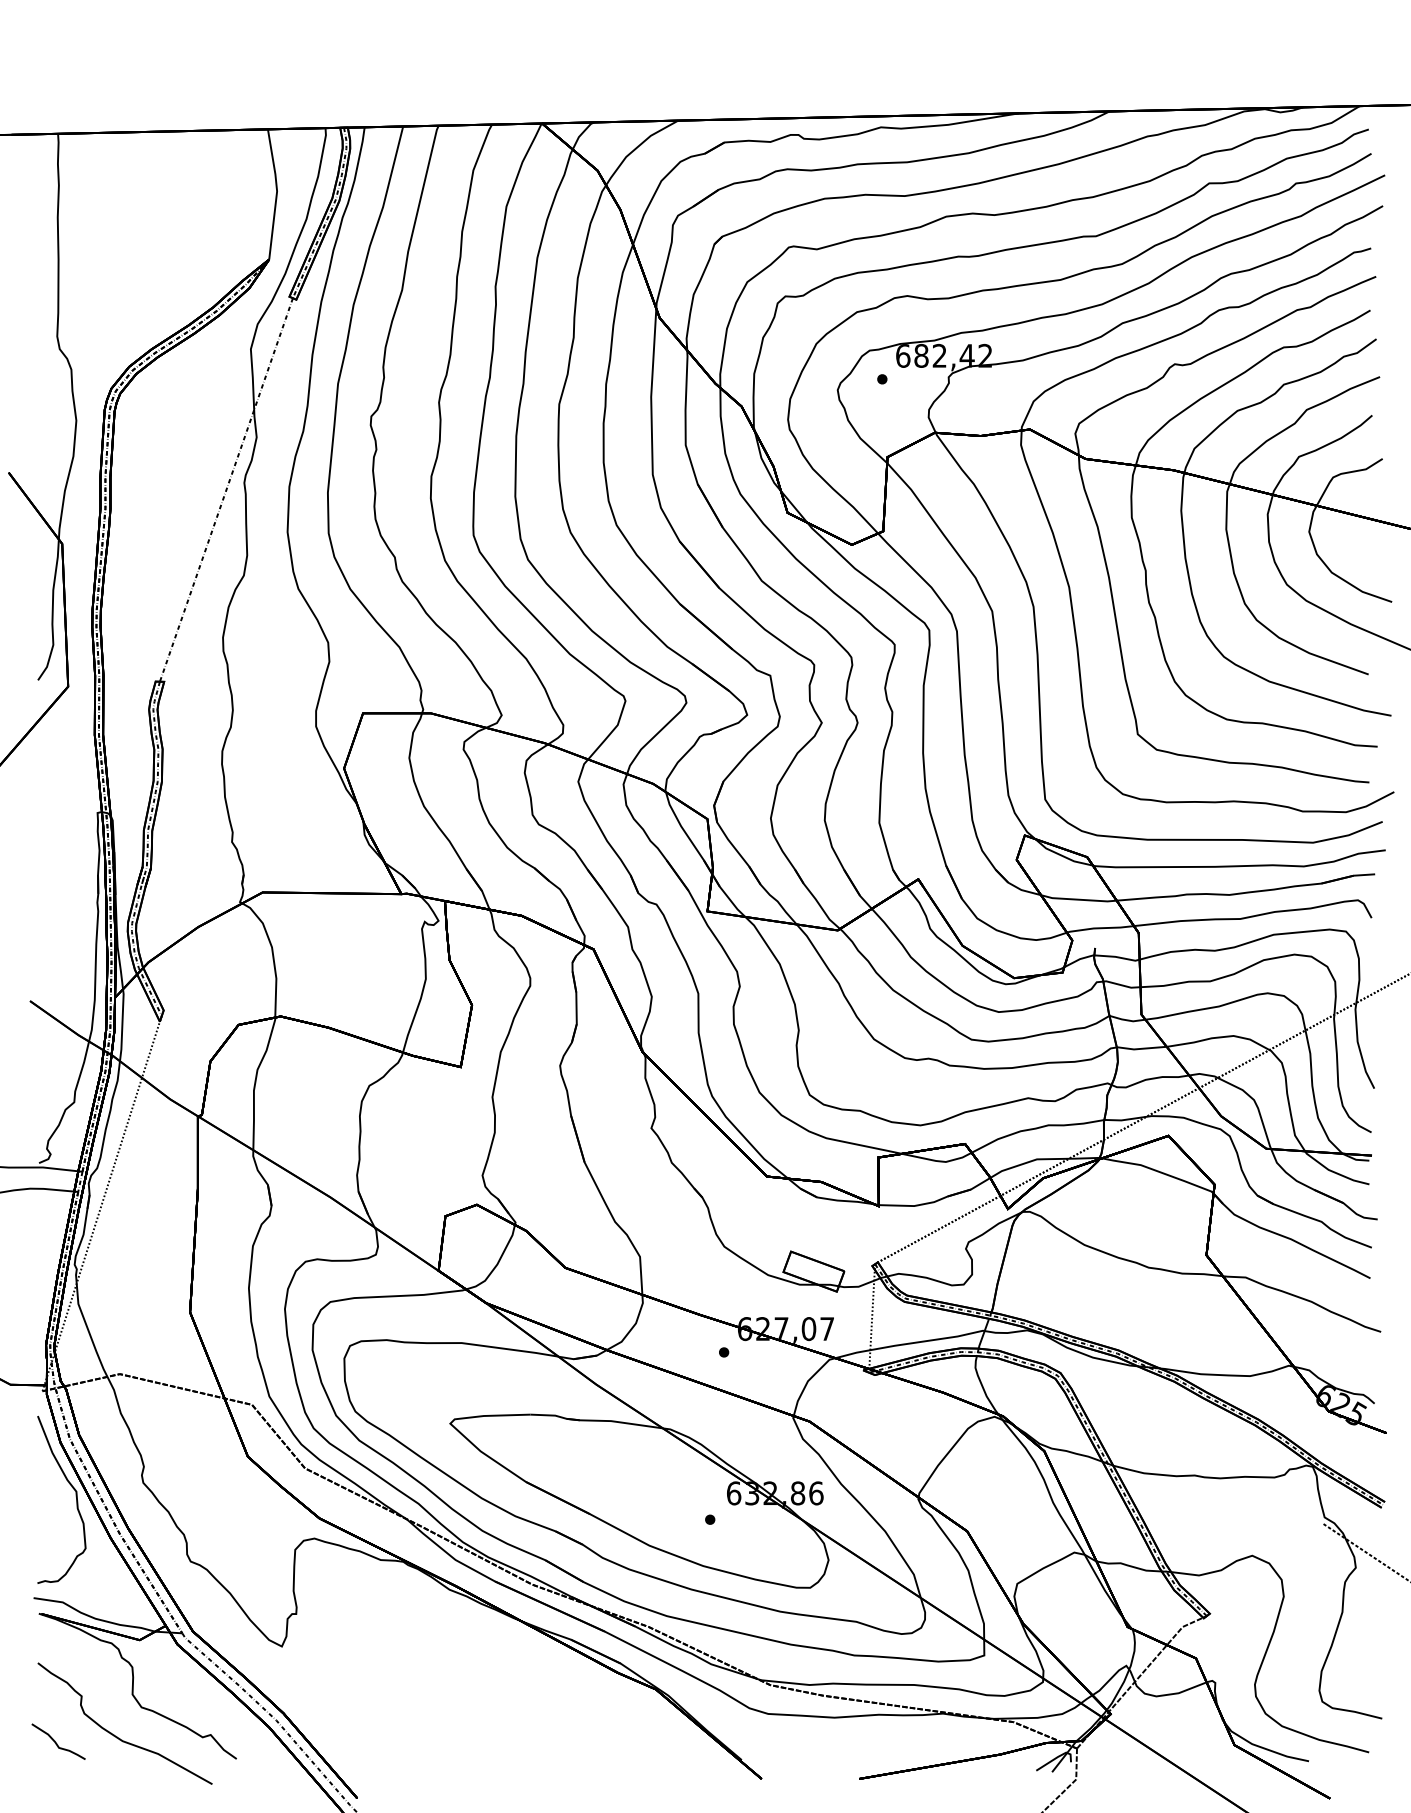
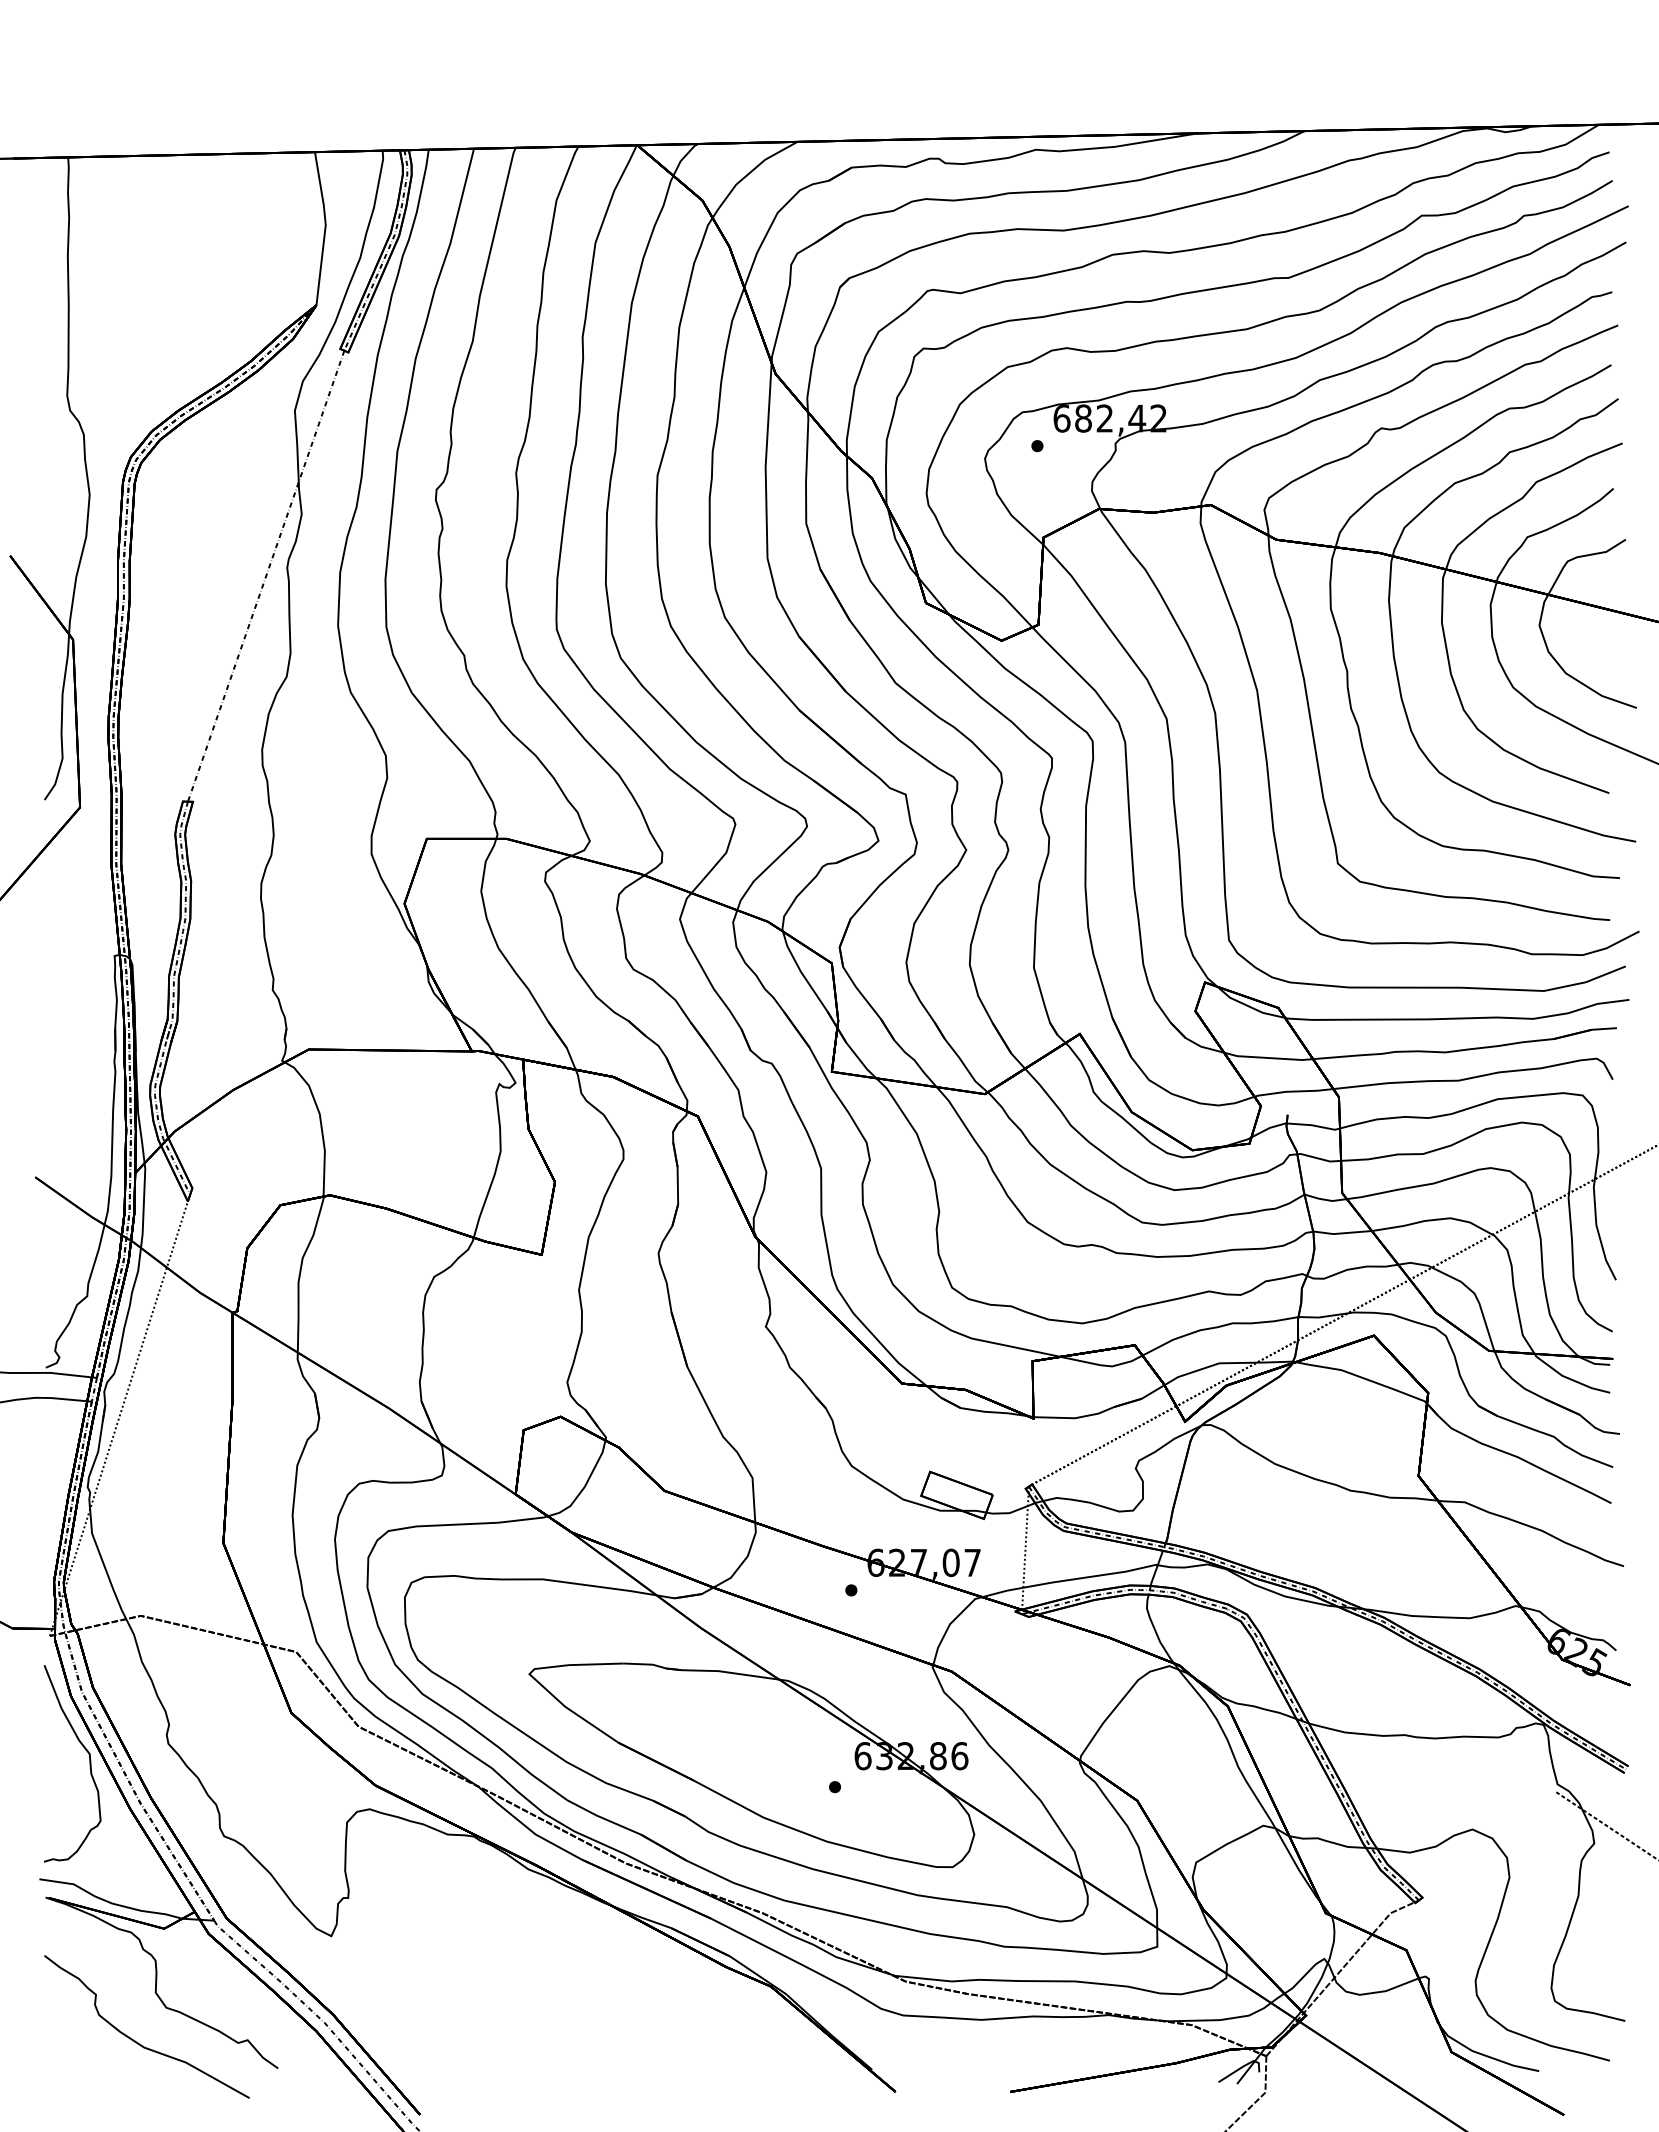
curve: (56, 1742) -> (66, 2049), removed

